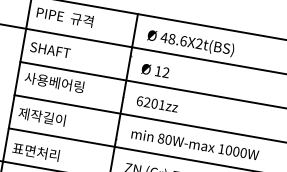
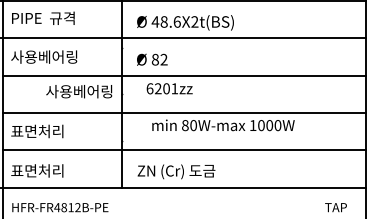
text: (60, 51) -> (44, 56), SHAFT -> 사용베어링
text: (157, 71) -> (154, 59), 12 -> 82
text: (54, 82) -> (79, 91), moved
text: (157, 103) -> (169, 88), moved
text: (40, 116) -> (35, 131), 제작길이 -> 표면처리
text: (195, 144) -> (223, 125), moved

